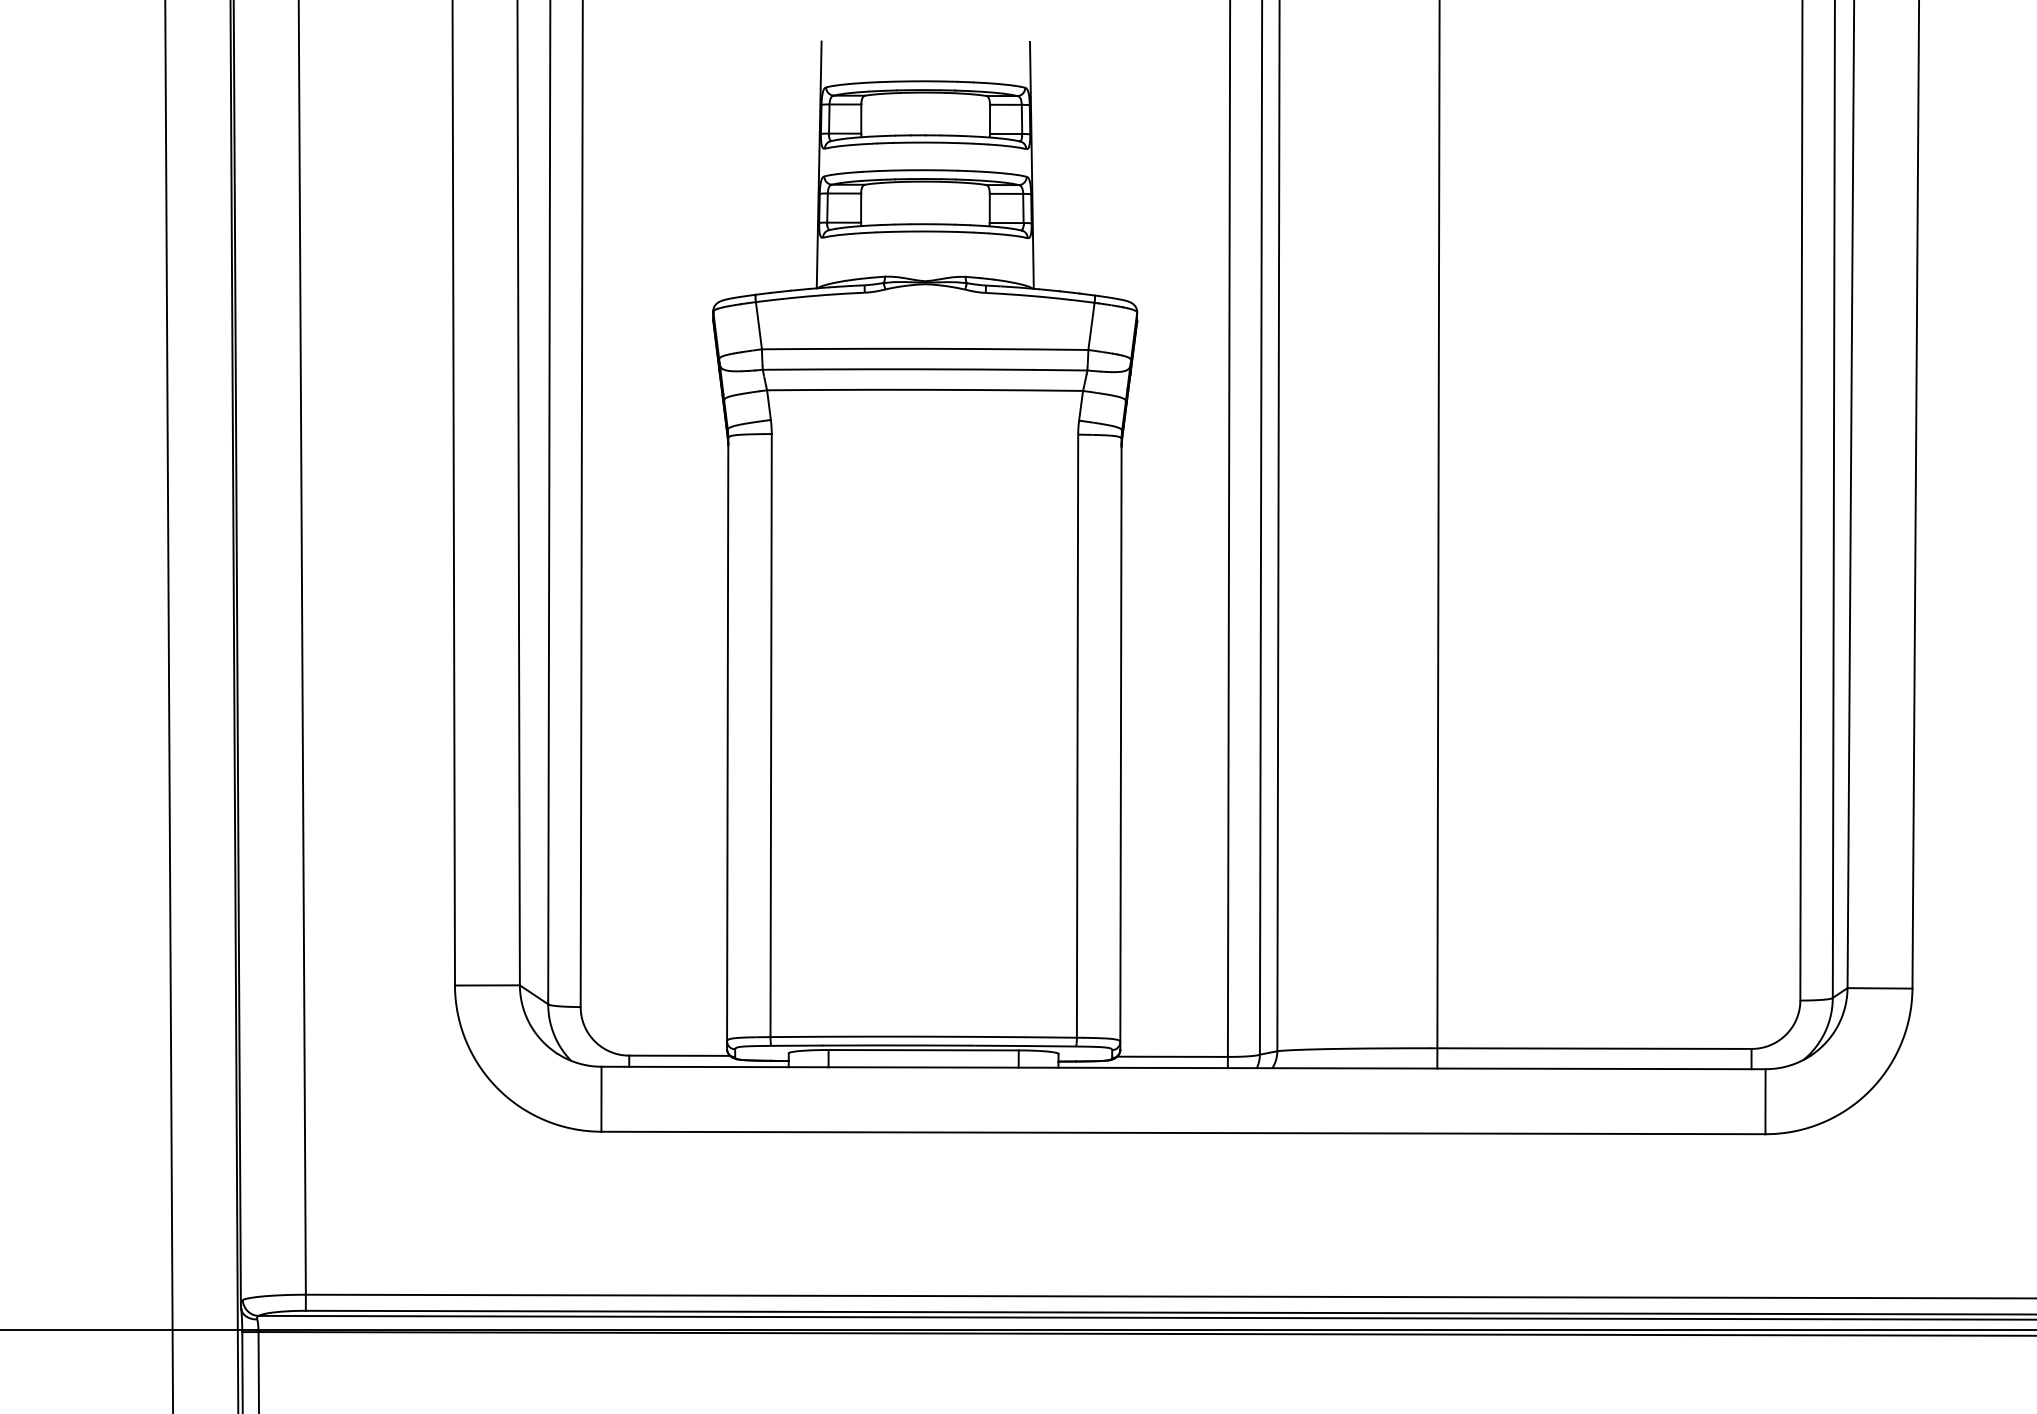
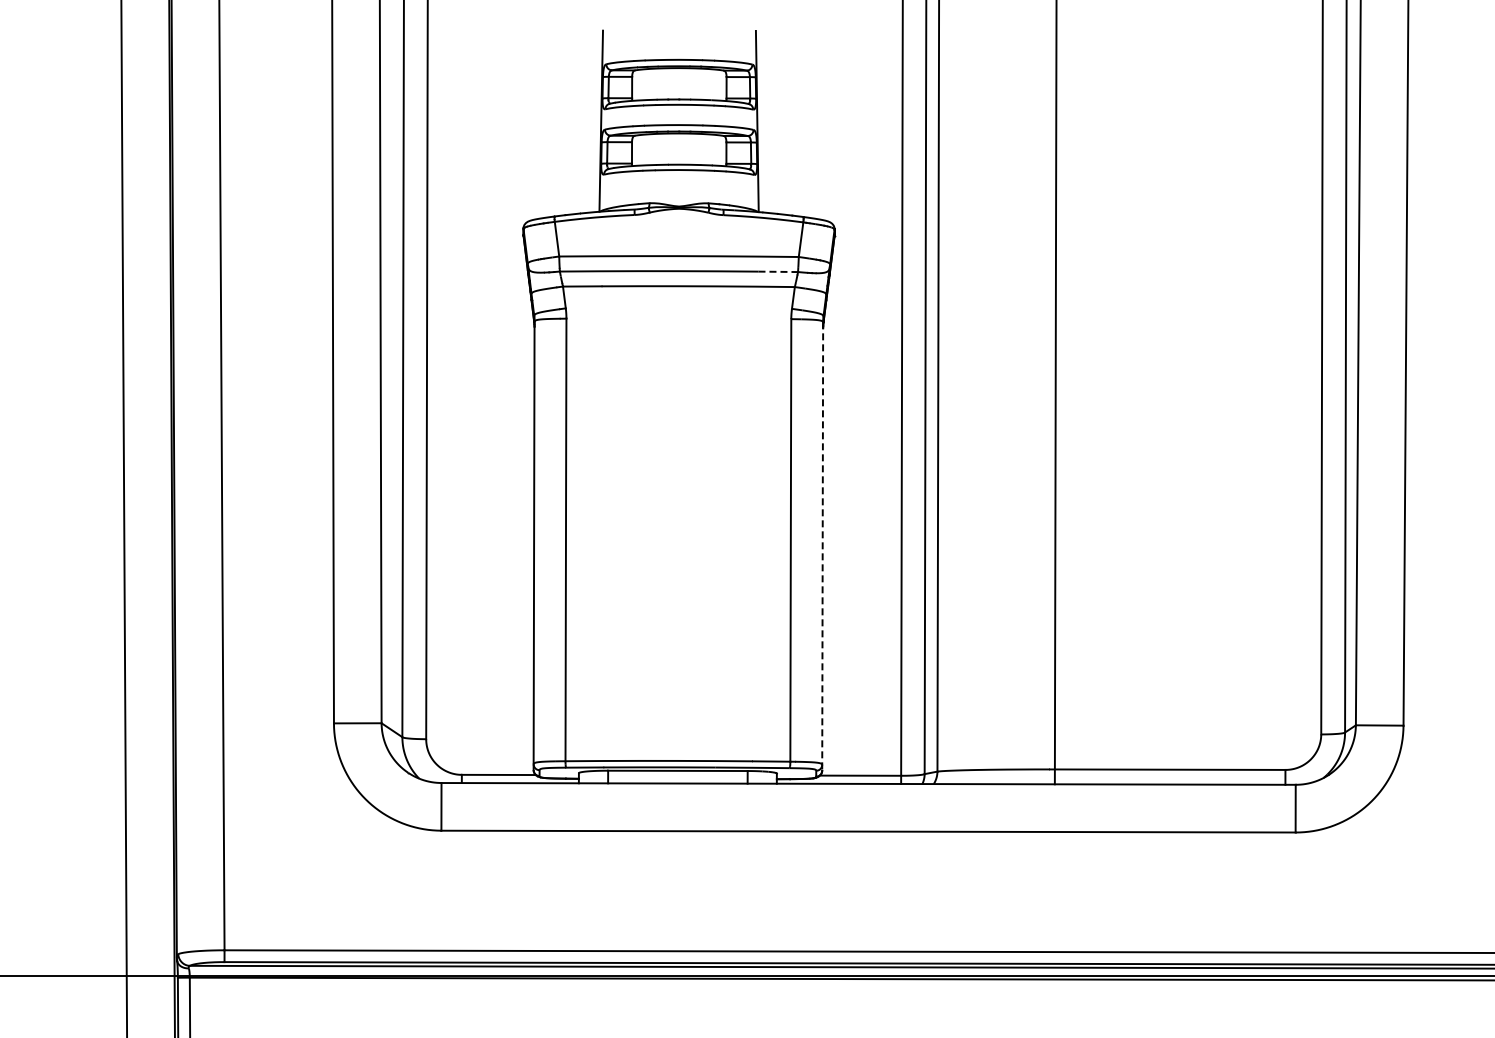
line: (1060, 369) -> (778, 271), solid -> dashed
line: (1120, 745) -> (822, 547), solid -> dashed

